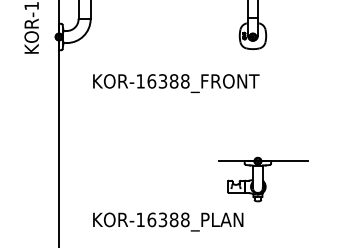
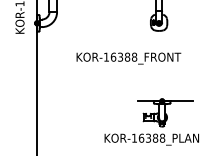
text: (175, 83) -> (128, 58), moved
text: (167, 221) -> (151, 139), moved

